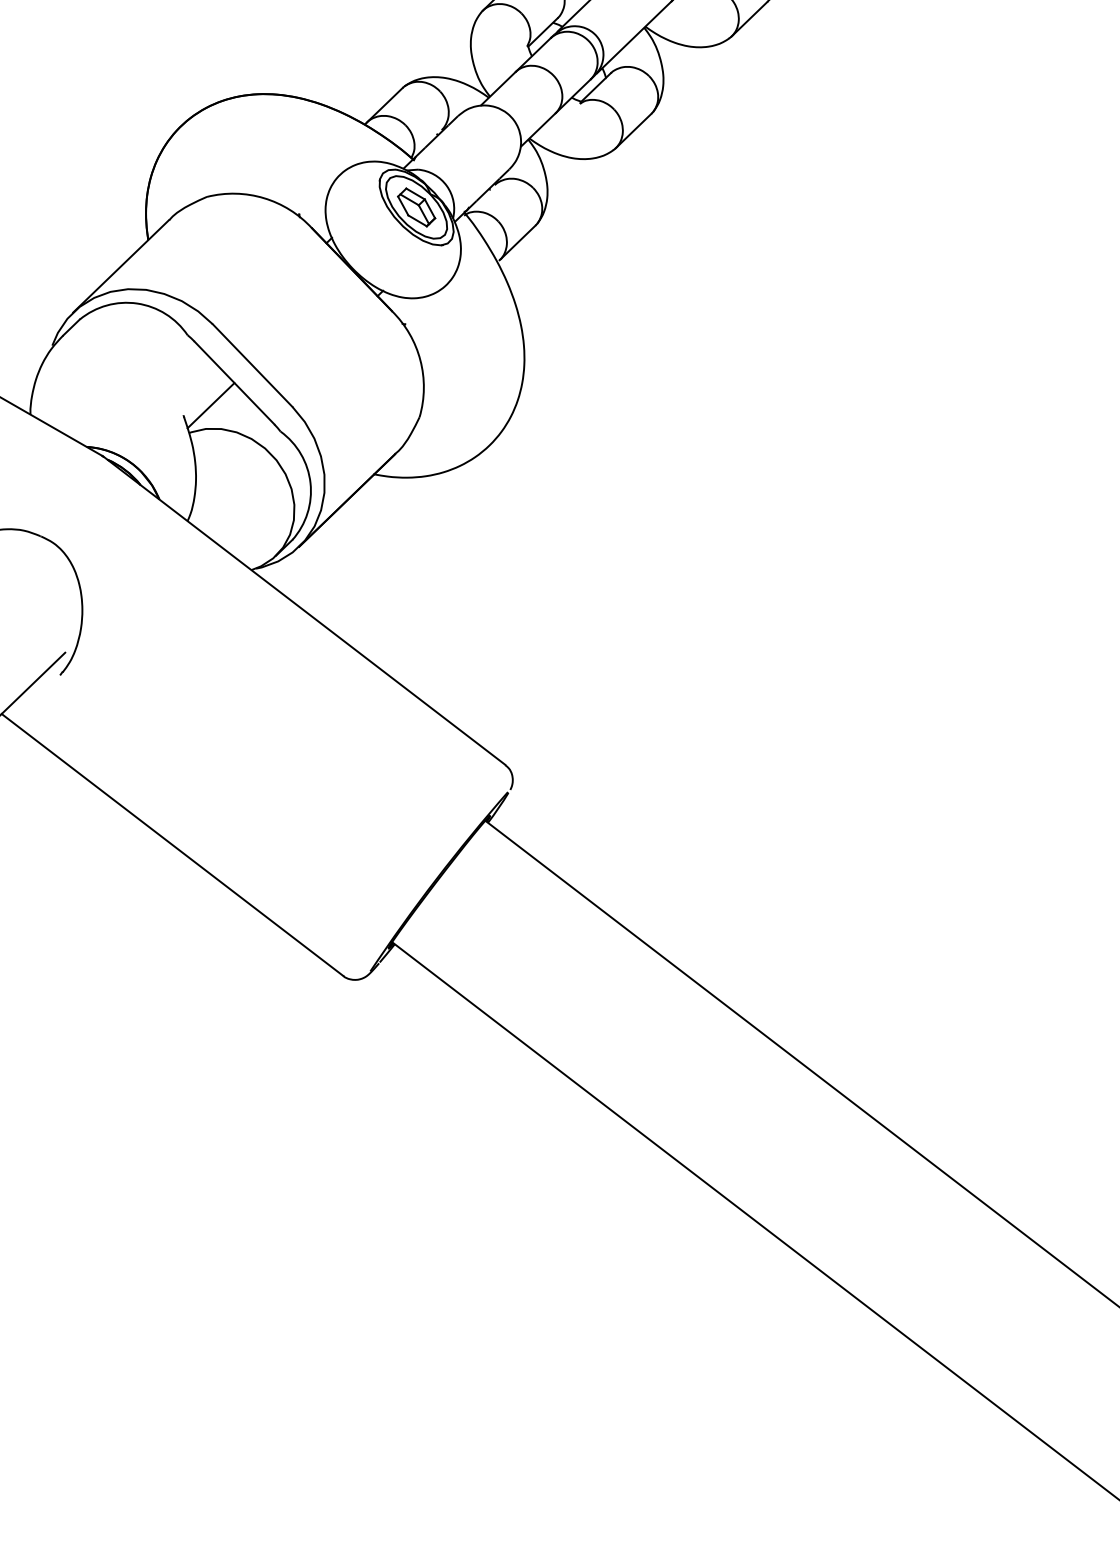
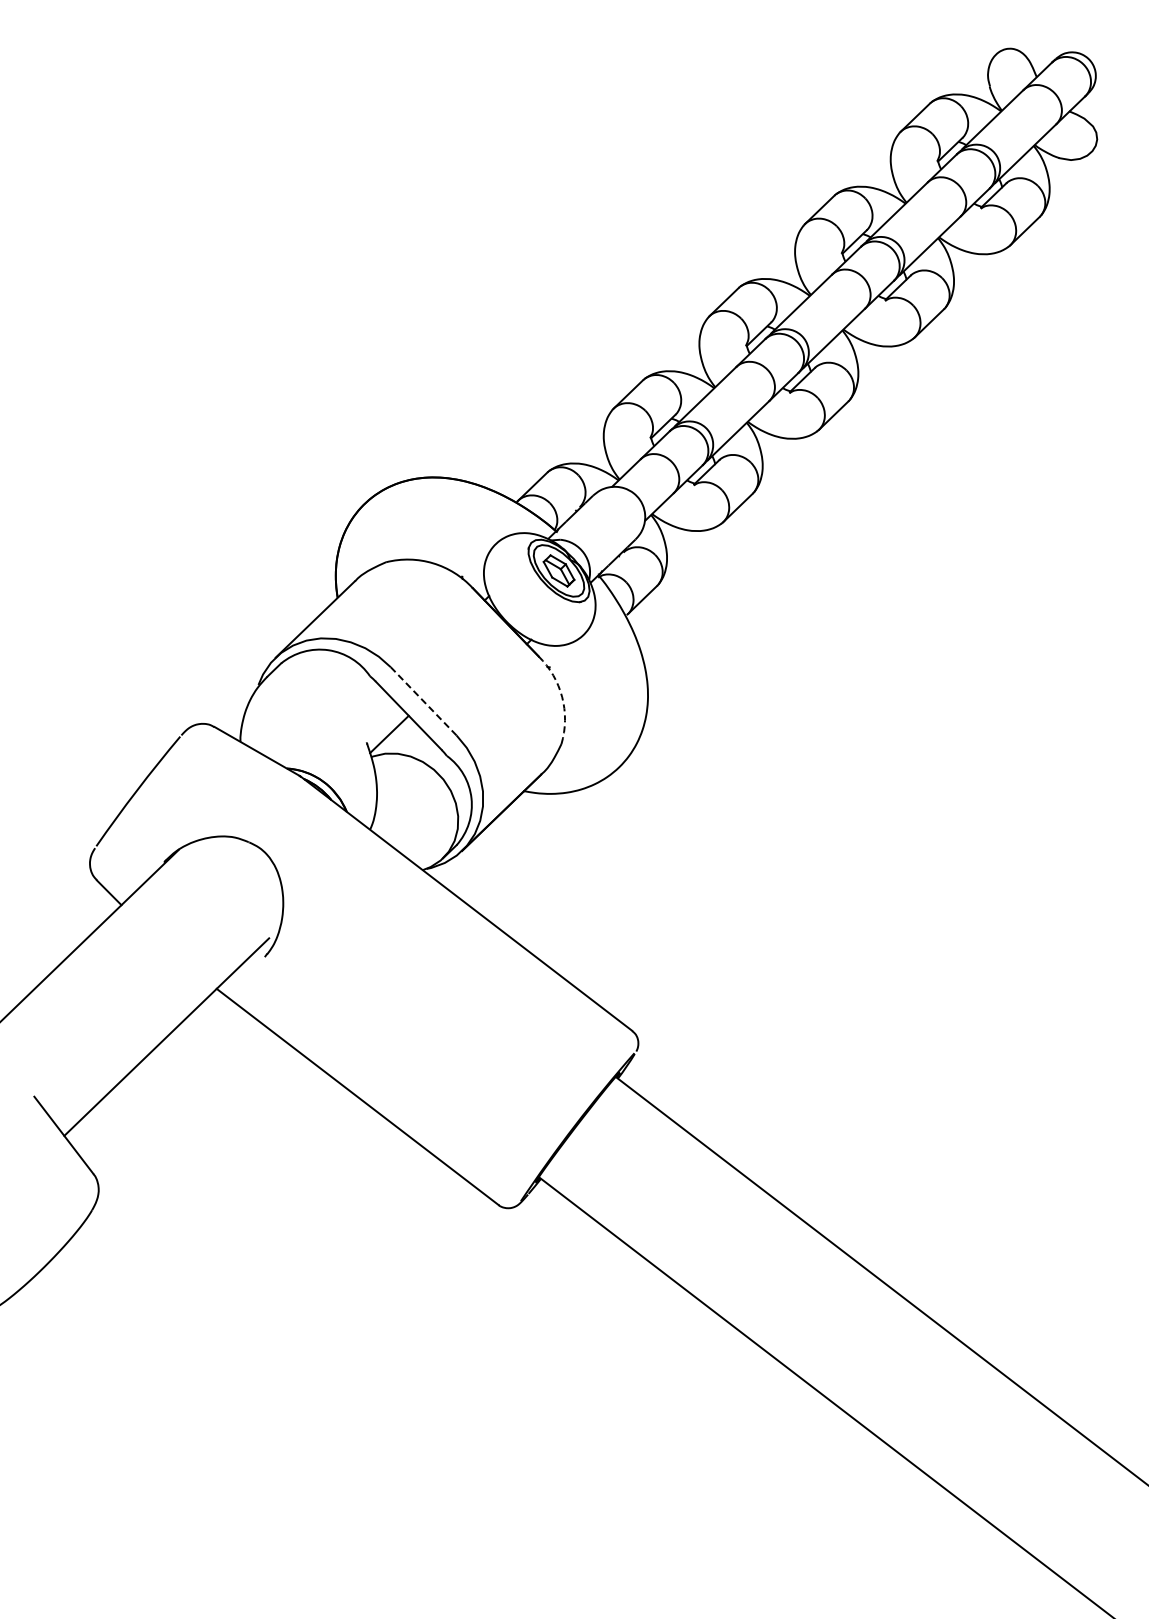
arc: (420, 360) -> (562, 697), solid -> dashed
line: (252, 365) -> (423, 701), solid -> dashed

